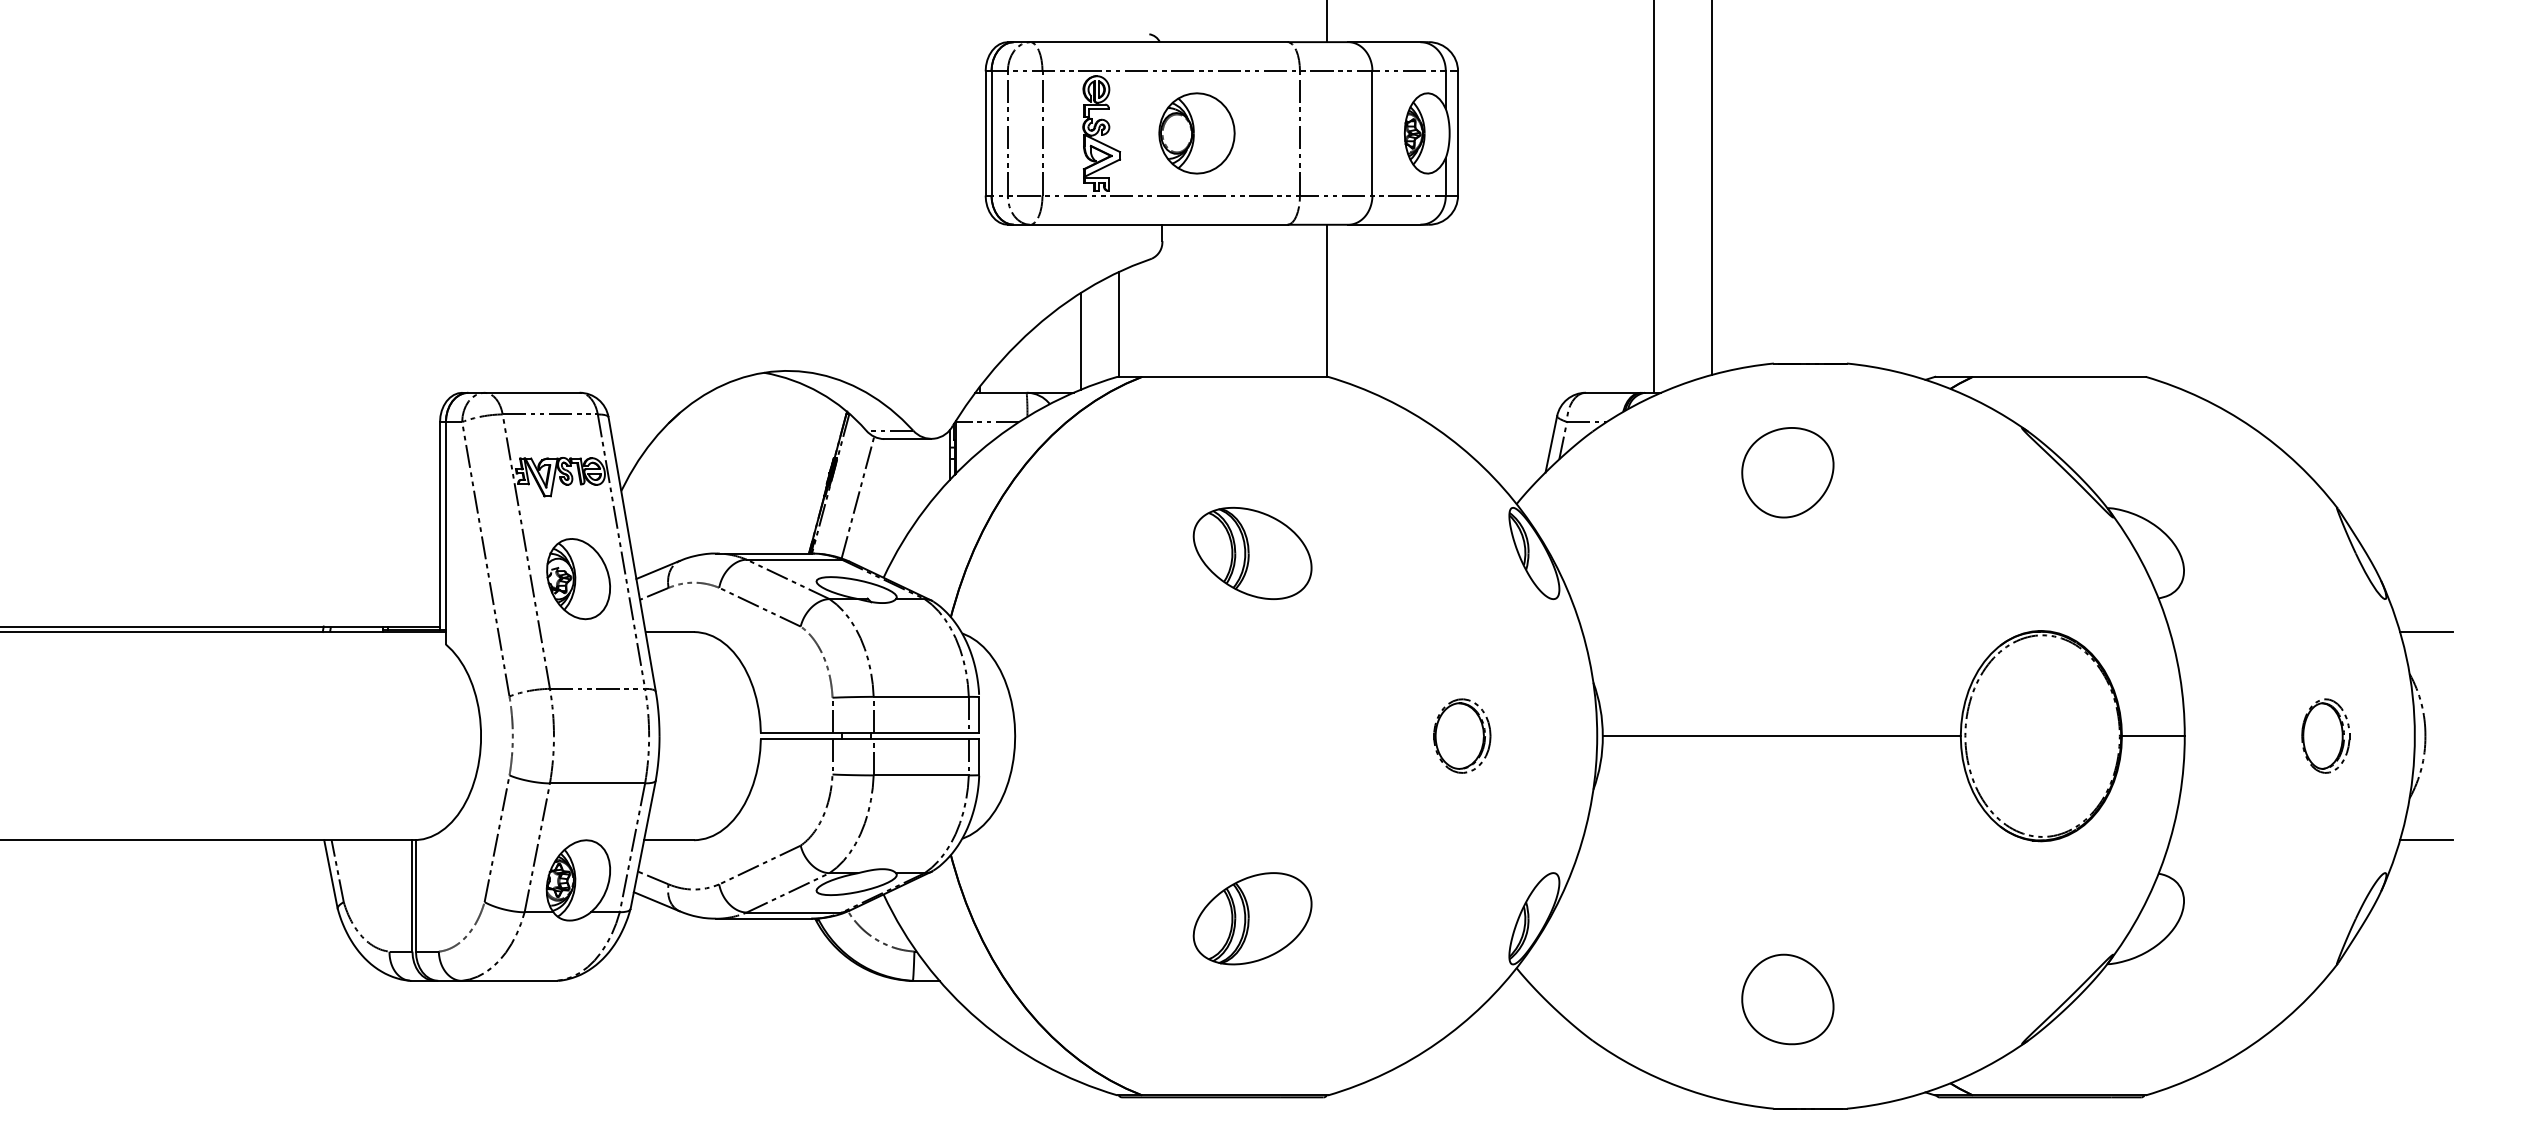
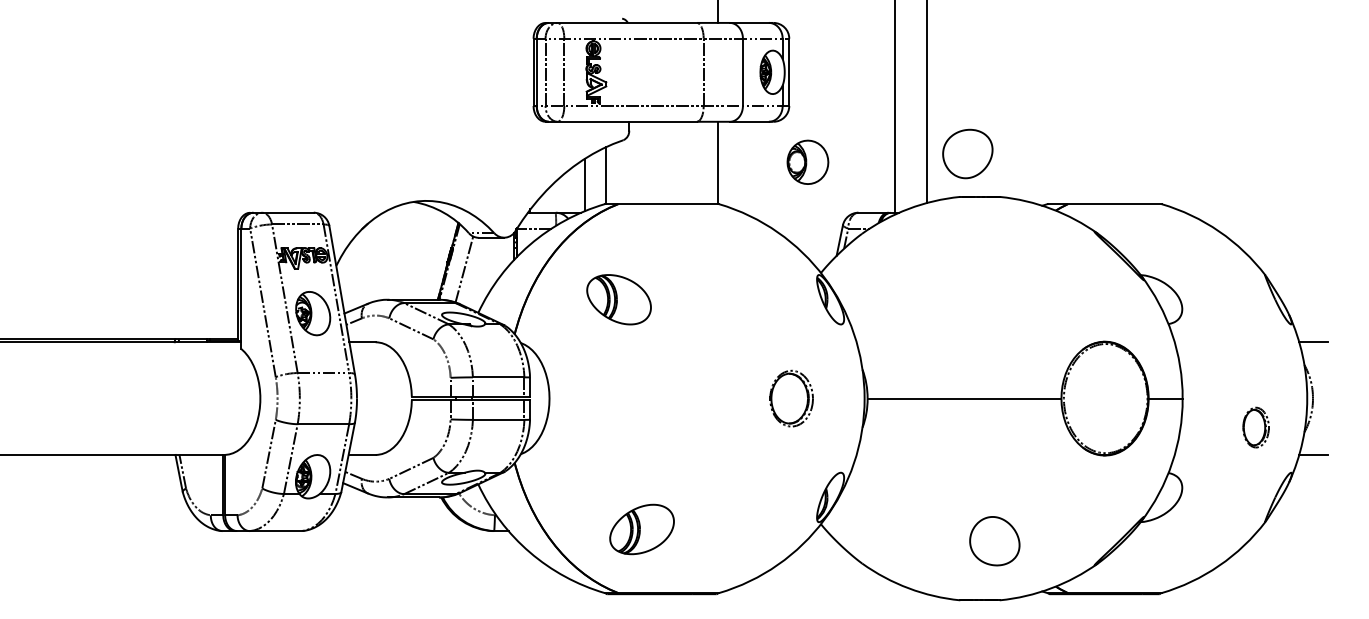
part: (1196, 131) -> (807, 161), moved
part: (1787, 471) -> (967, 153), moved
part: (1251, 553) -> (618, 299), moved
part: (1462, 735) -> (791, 398), size x1.4
part: (2324, 735) -> (1255, 427), moved
part: (1251, 918) -> (641, 529), moved
part: (1787, 1000) -> (994, 541), moved

